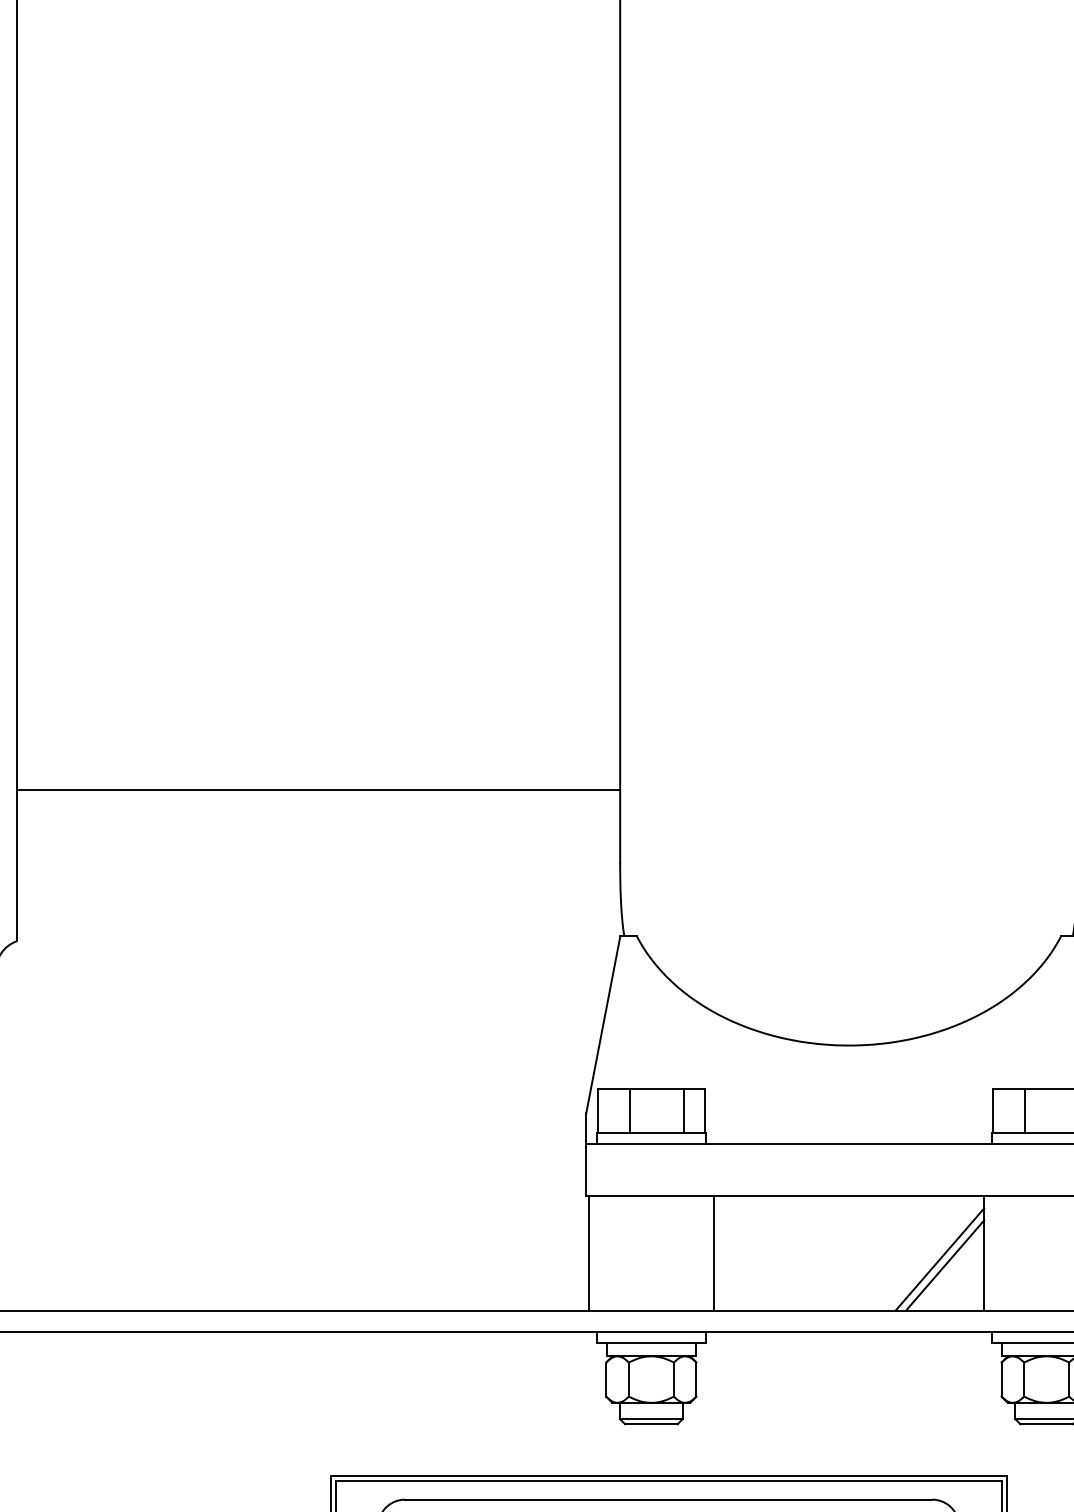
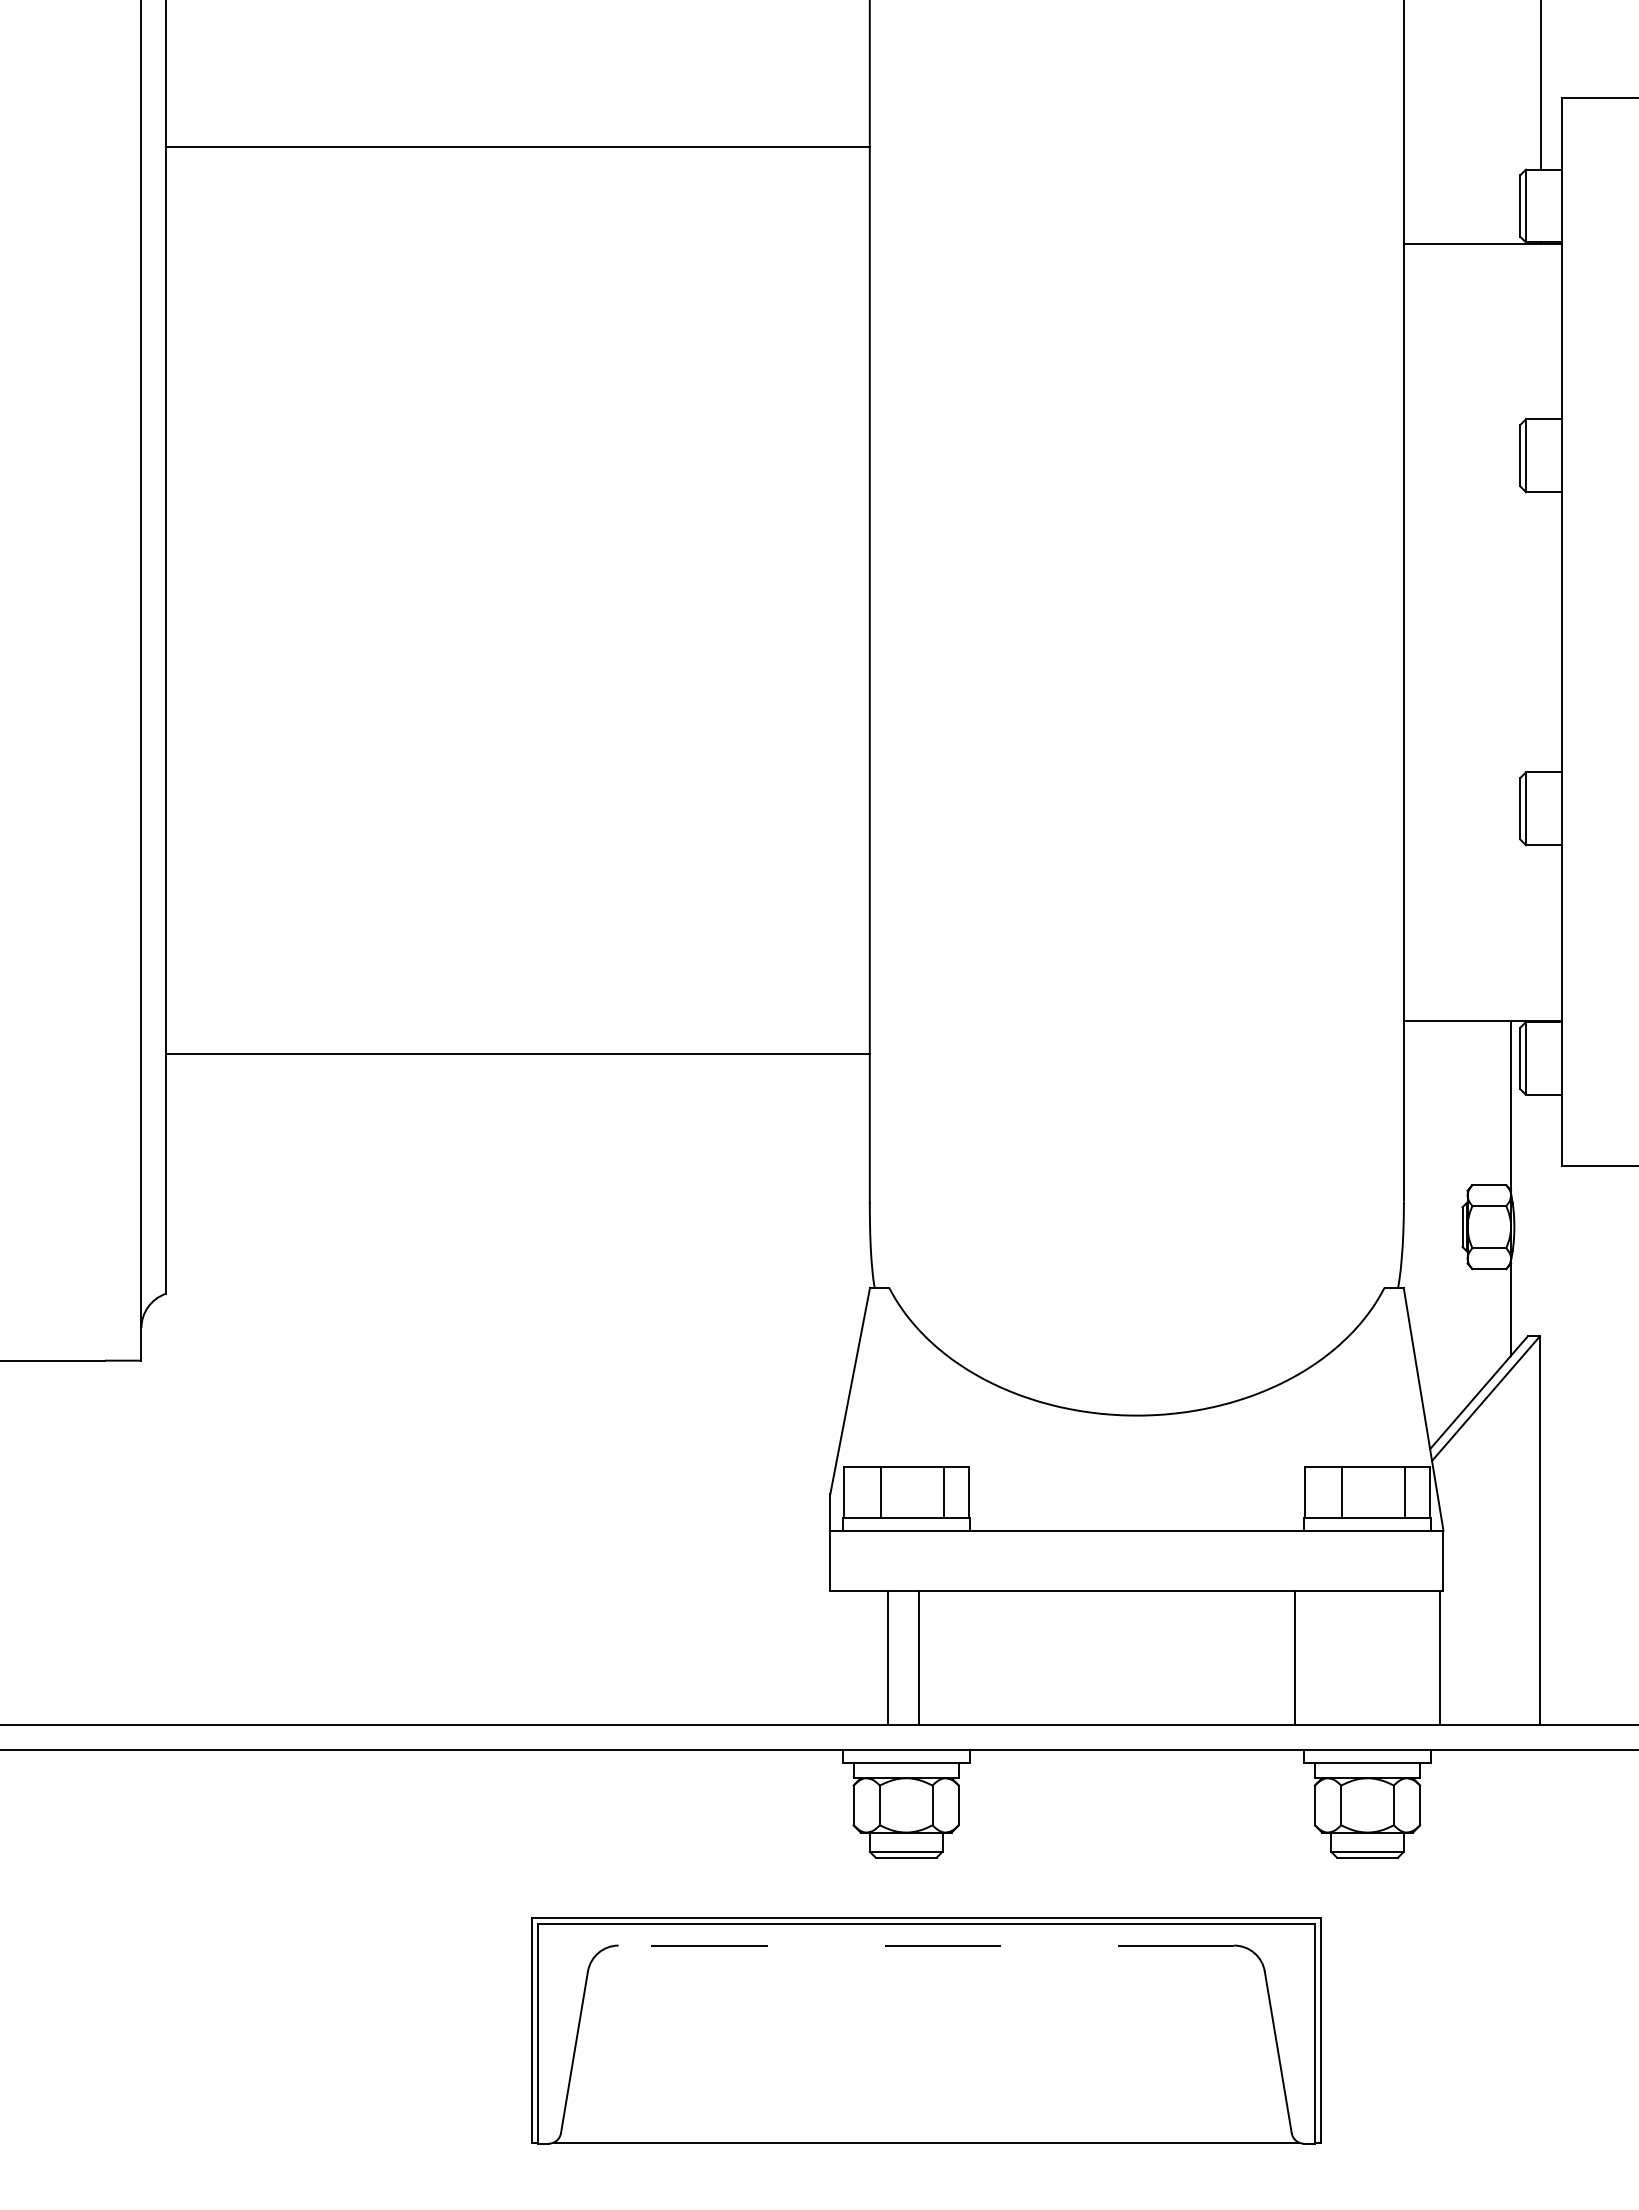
line: (318, 790) -> (517, 1053), moved
line: (589, 1252) -> (888, 1657), moved
line: (714, 1252) -> (919, 1657), moved
line: (939, 1258) -> (1242, 1664), removed
line: (944, 1264) -> (1248, 1671), removed
line: (668, 1499) -> (926, 1945), solid -> dashed

